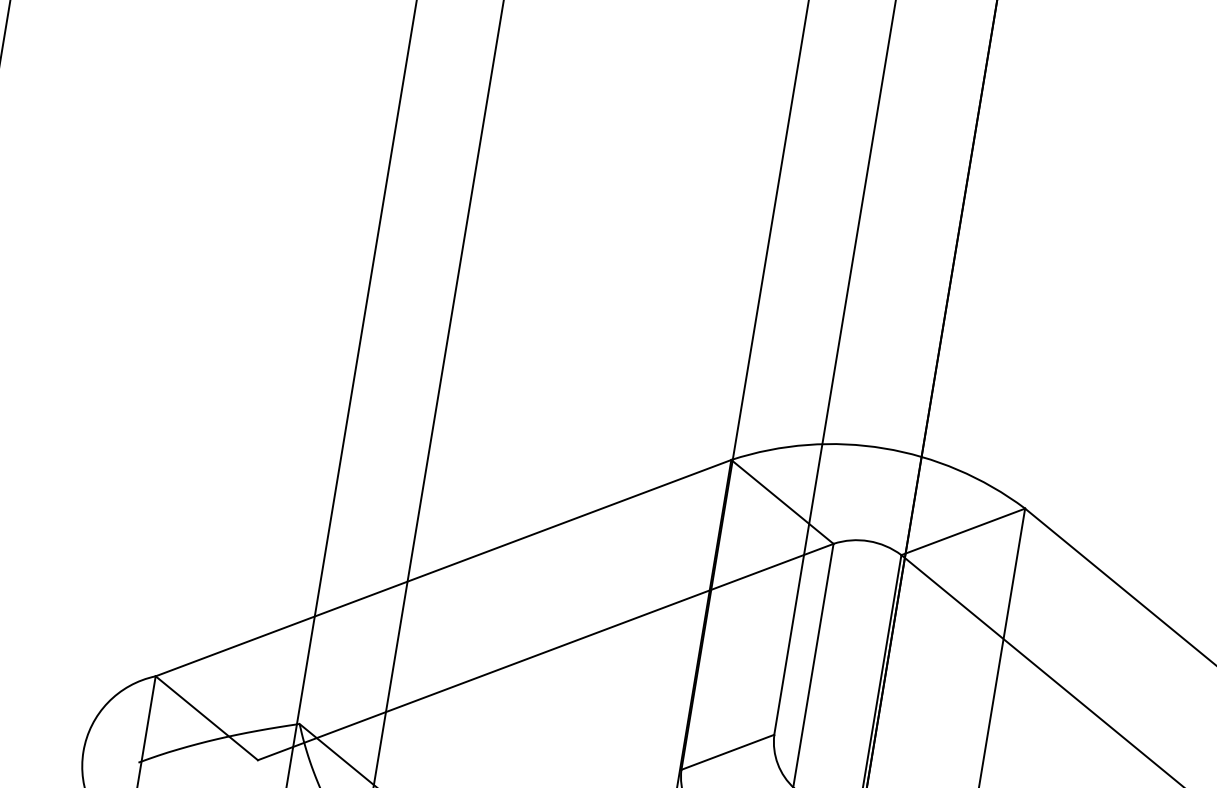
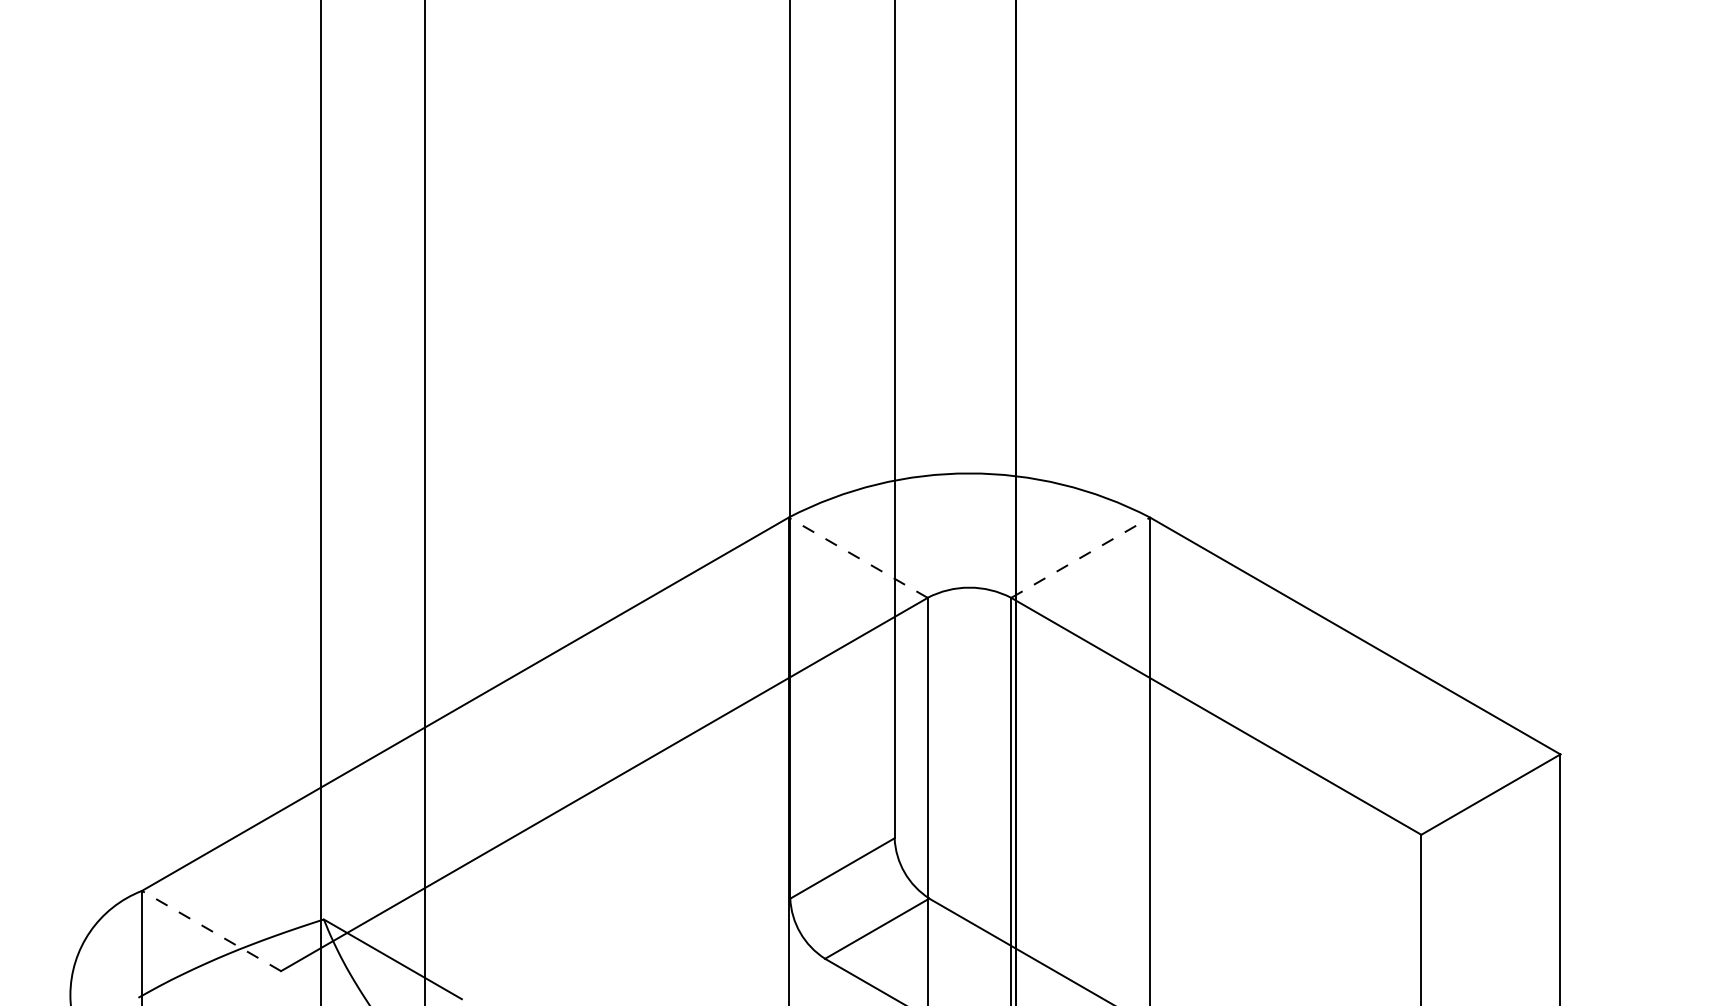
line: (781, 501) -> (857, 557), solid -> dashed
line: (963, 531) -> (1081, 557), solid -> dashed
line: (206, 717) -> (211, 930), solid -> dashed

